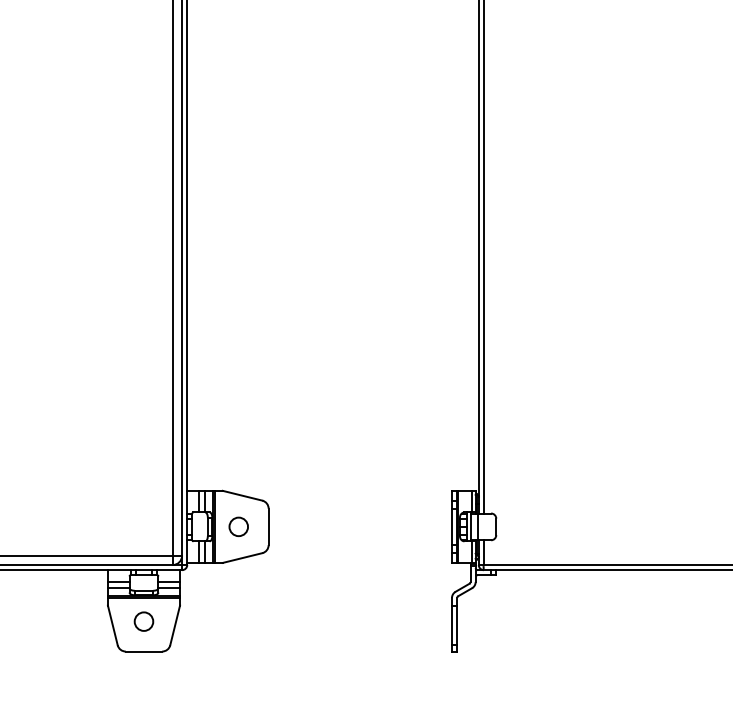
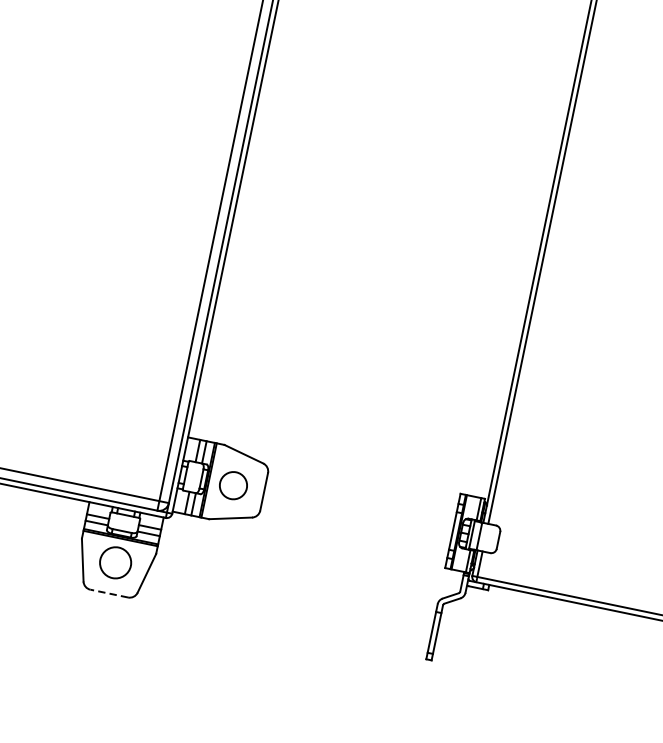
circle: (238, 526) -> (233, 485), size x1.4
circle: (143, 621) -> (115, 562), size x1.6
line: (143, 651) -> (108, 593), solid -> dashed

